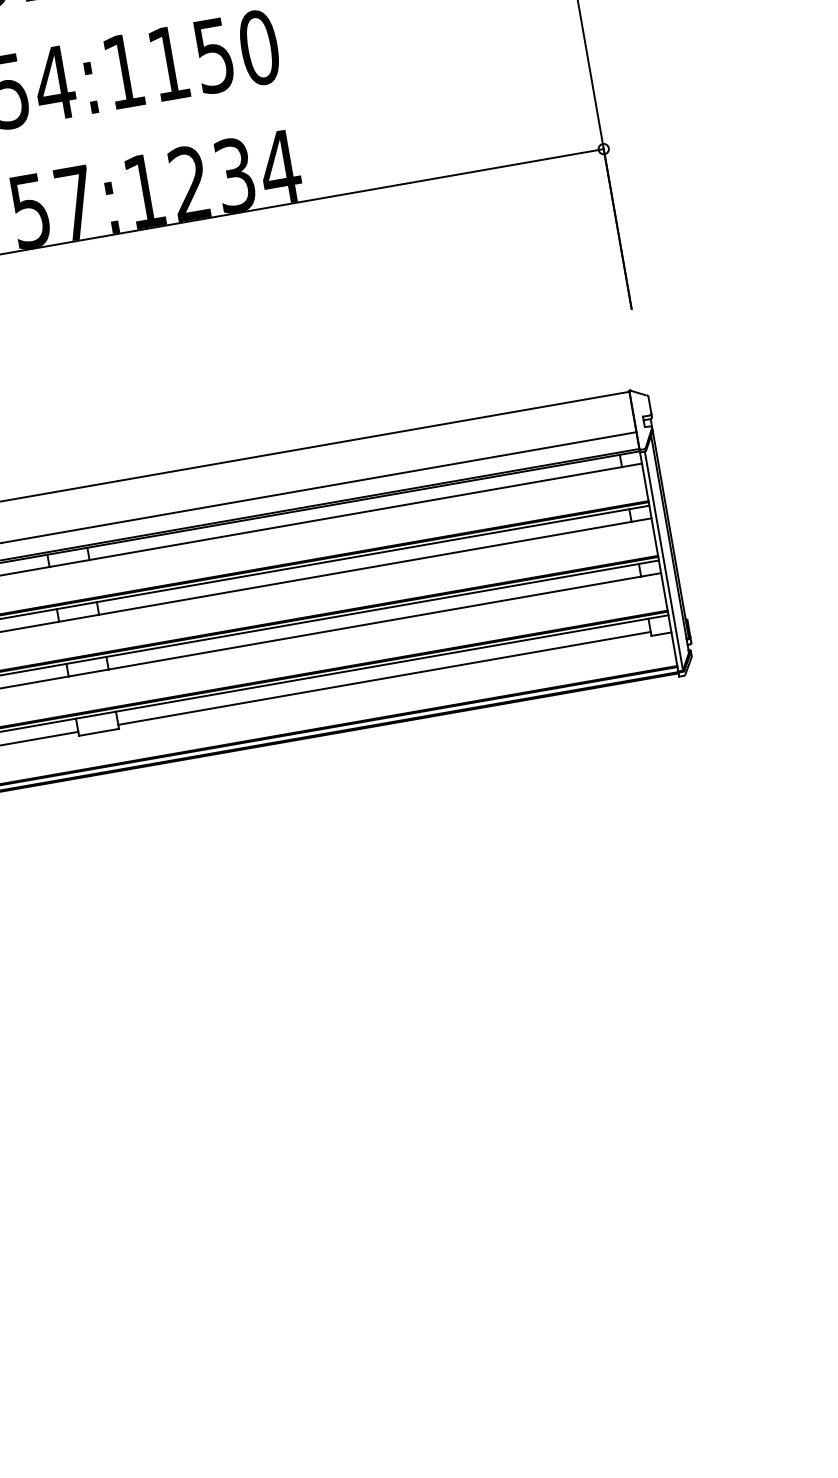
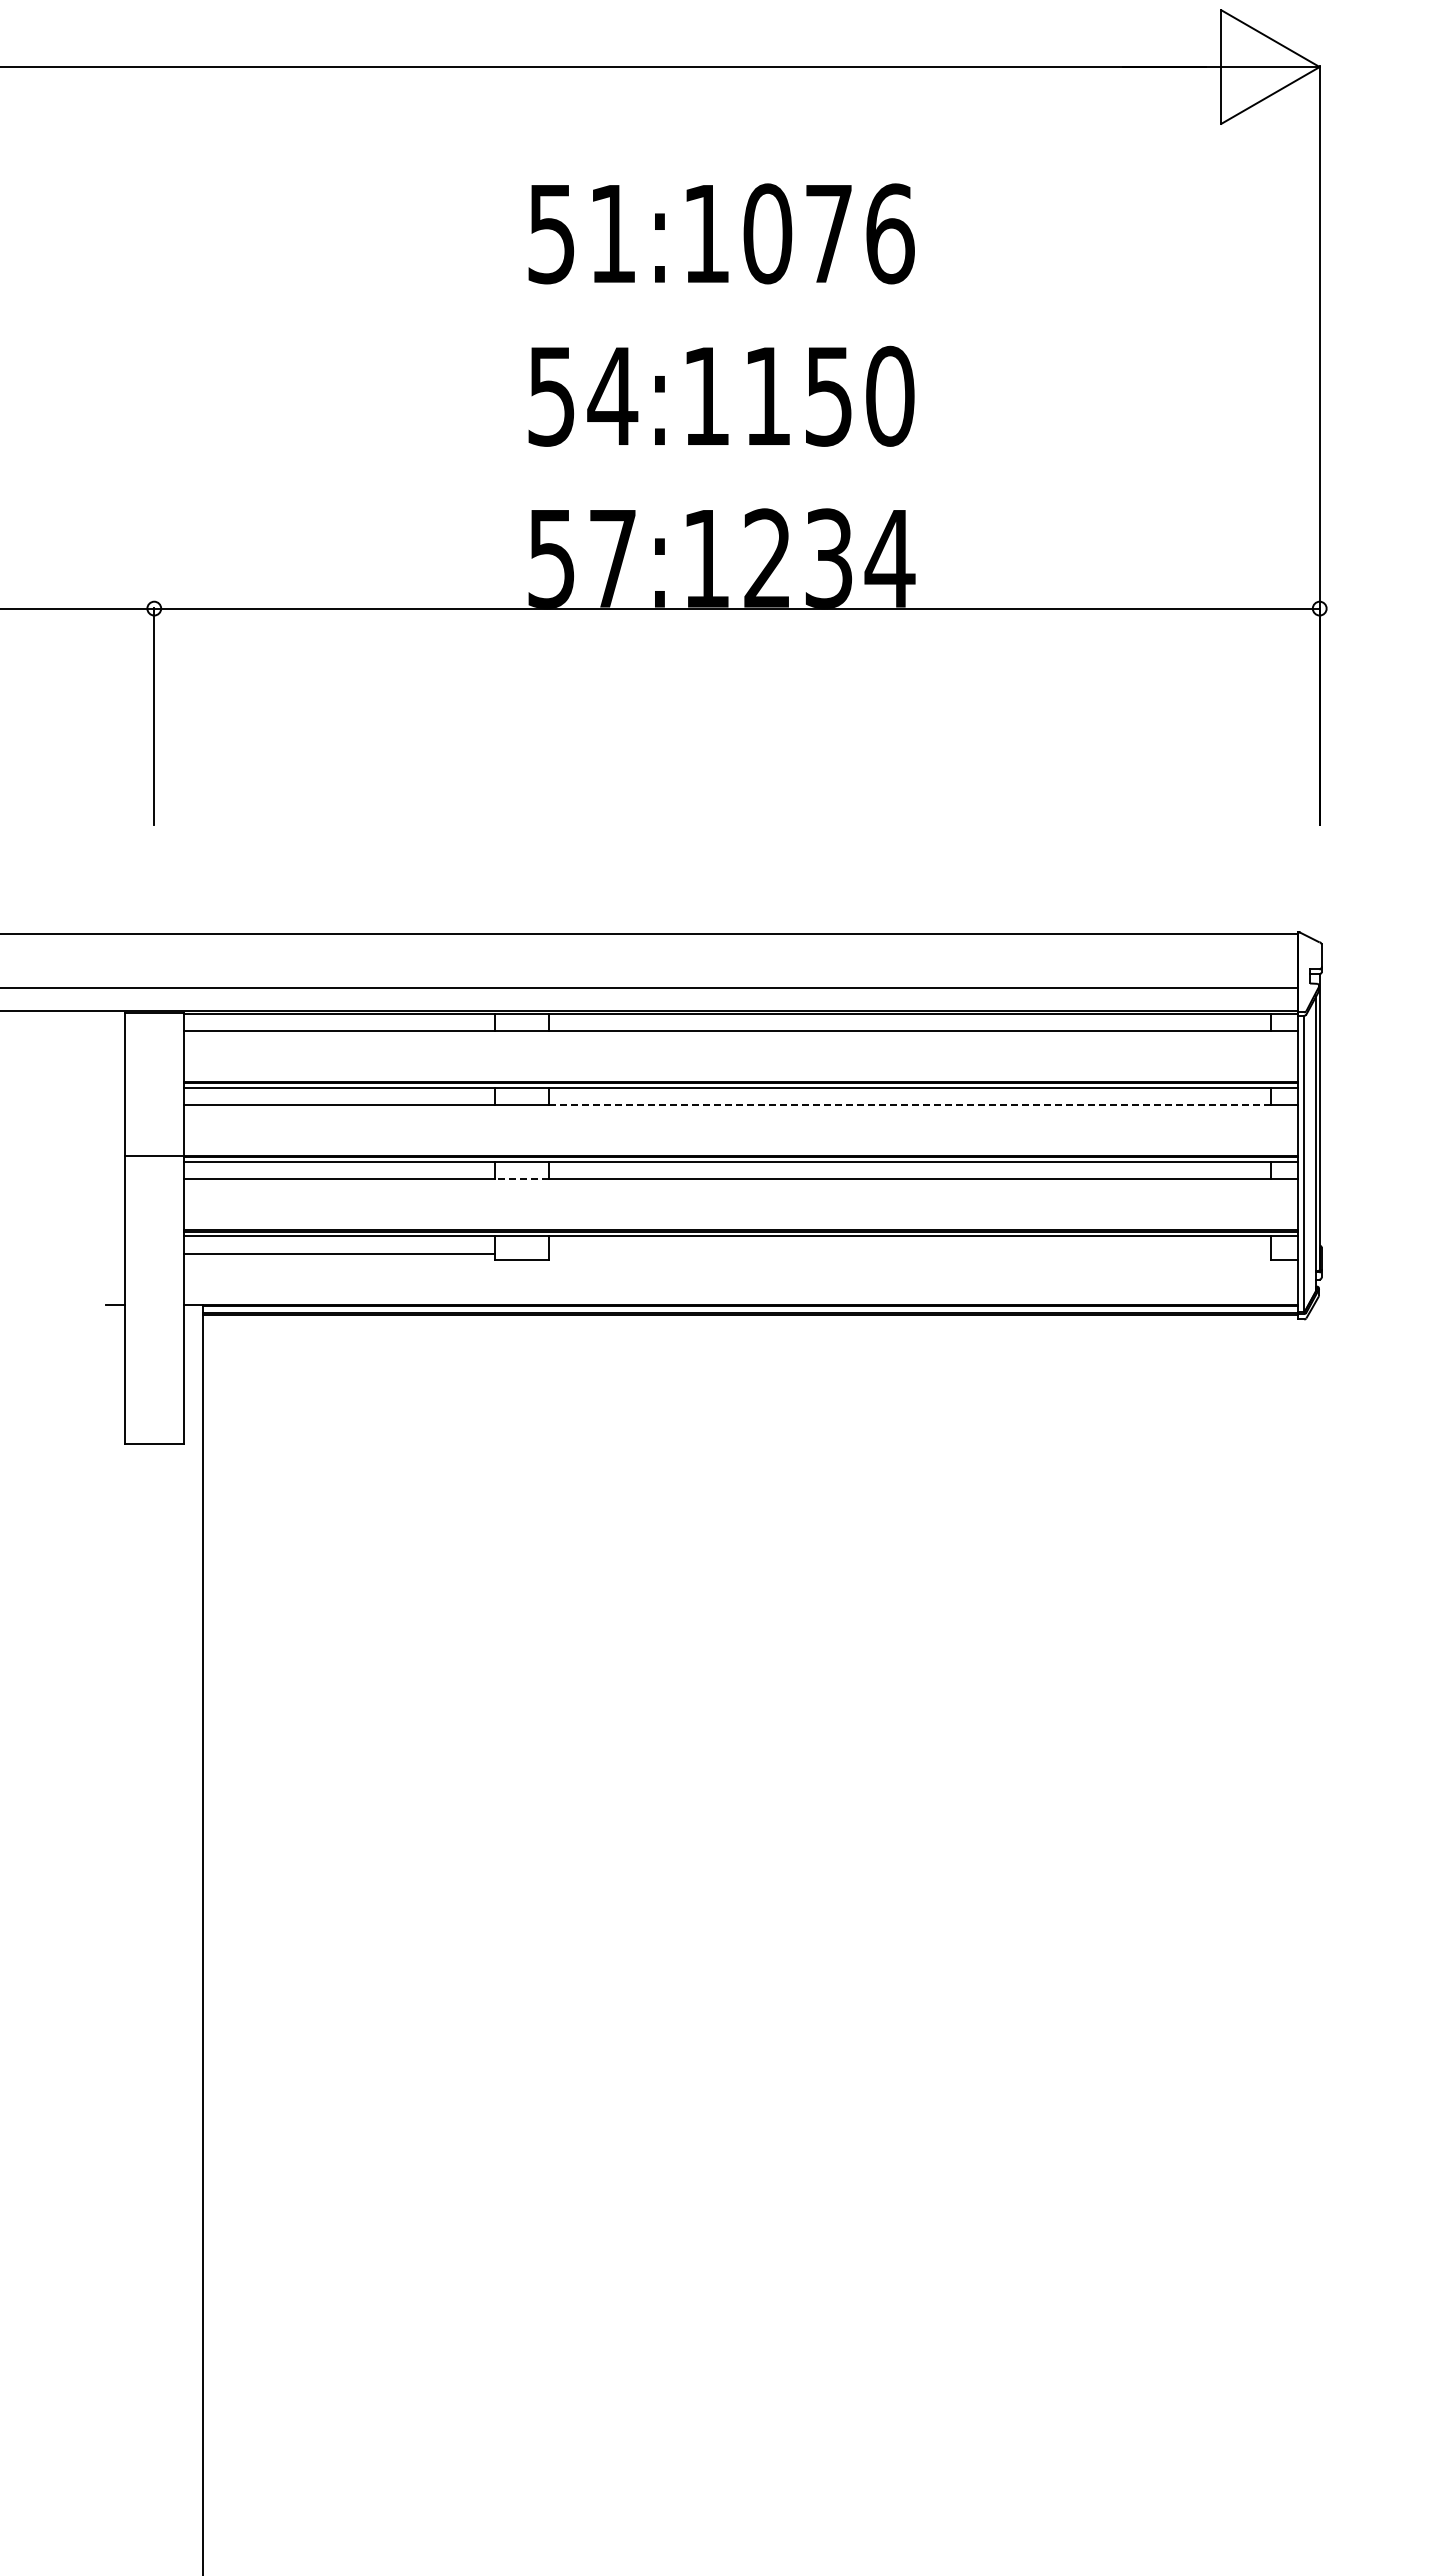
line: (365, 568) -> (910, 1105), solid -> dashed
line: (88, 673) -> (521, 1179), solid -> dashed
line: (384, 678) -> (909, 1254), removed

